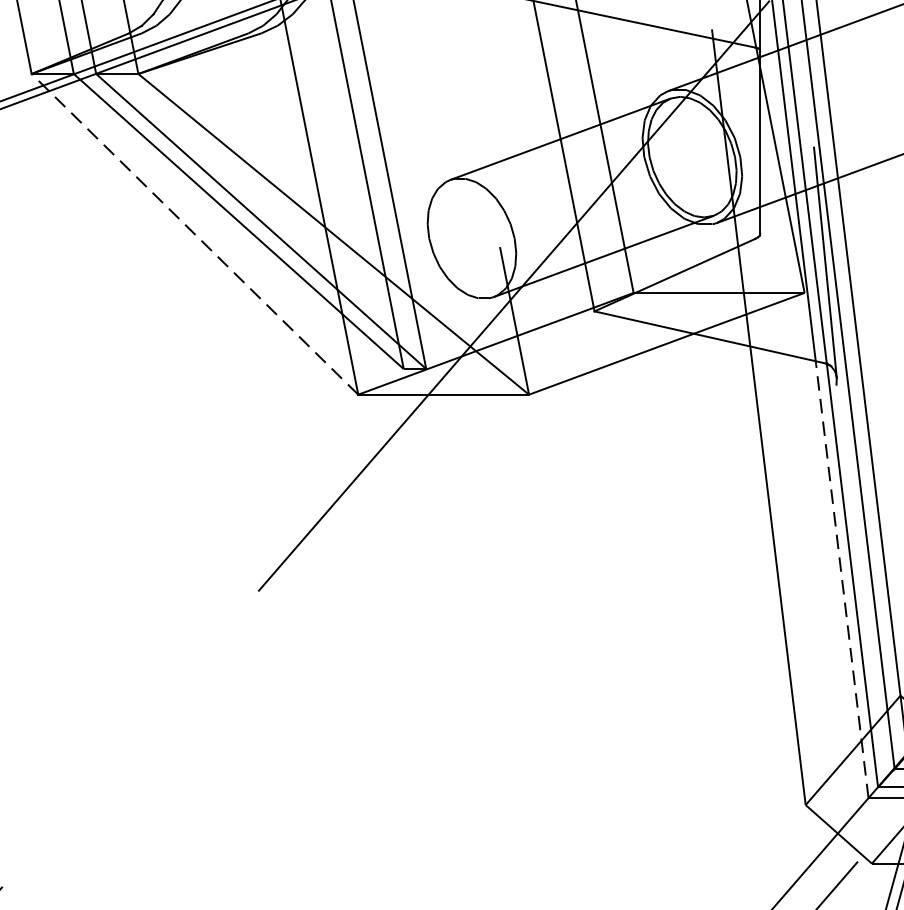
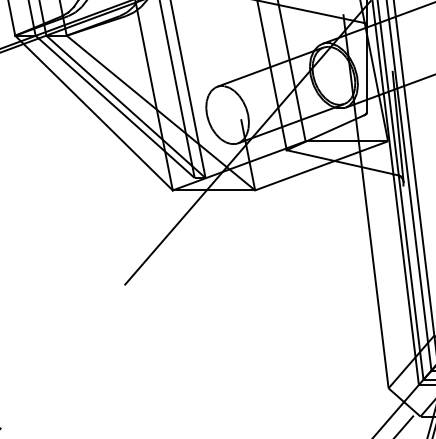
line: (193, 233) -> (93, 112), dashed -> solid
line: (842, 579) -> (406, 279), dashed -> solid

